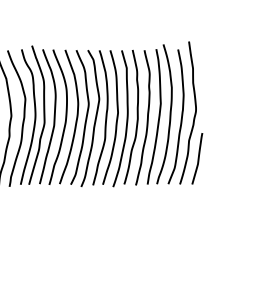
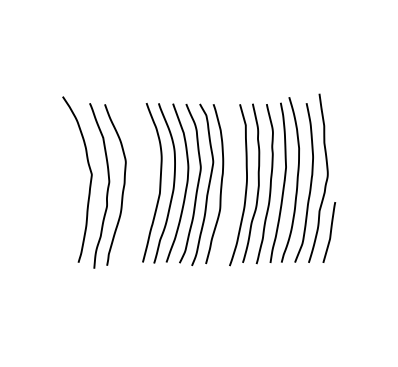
part: (32, 114) -> (134, 180), removed
curve: (116, 117) -> (233, 183), removed

